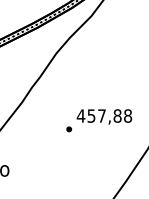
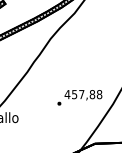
text: (98, 120) -> (79, 97), moved

